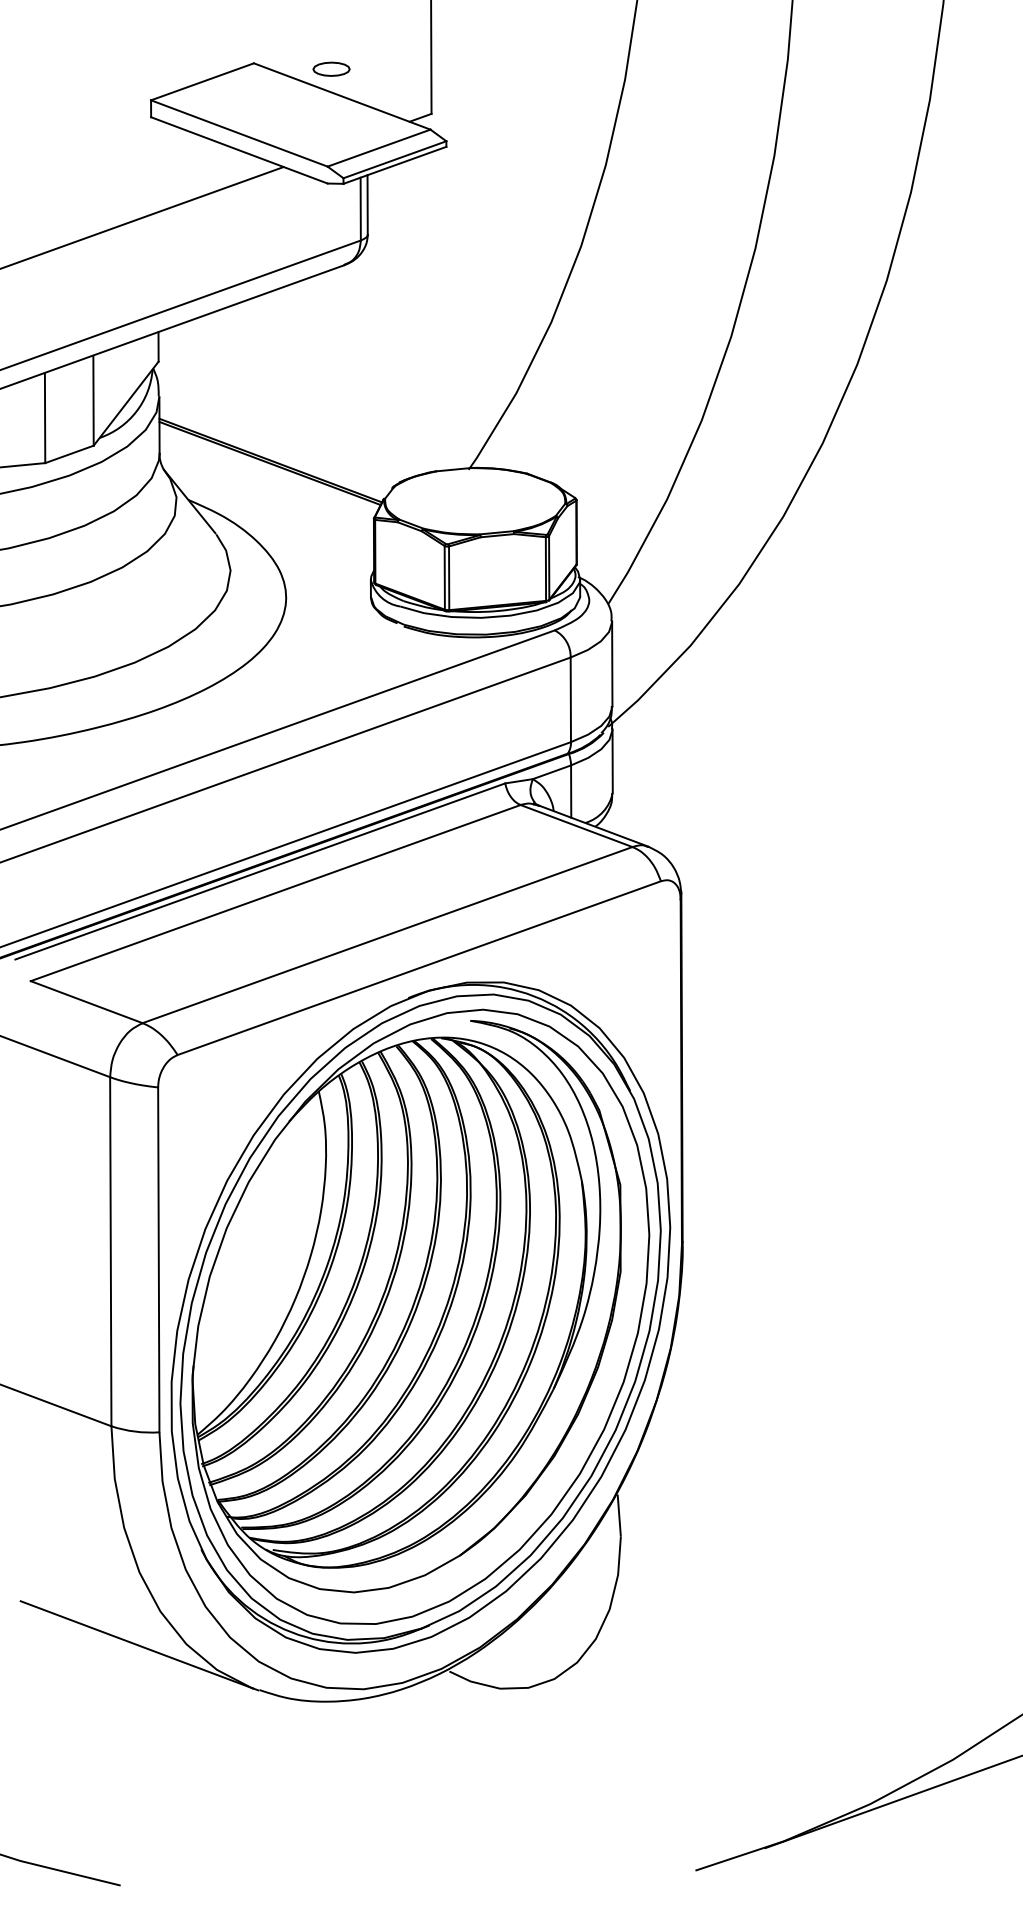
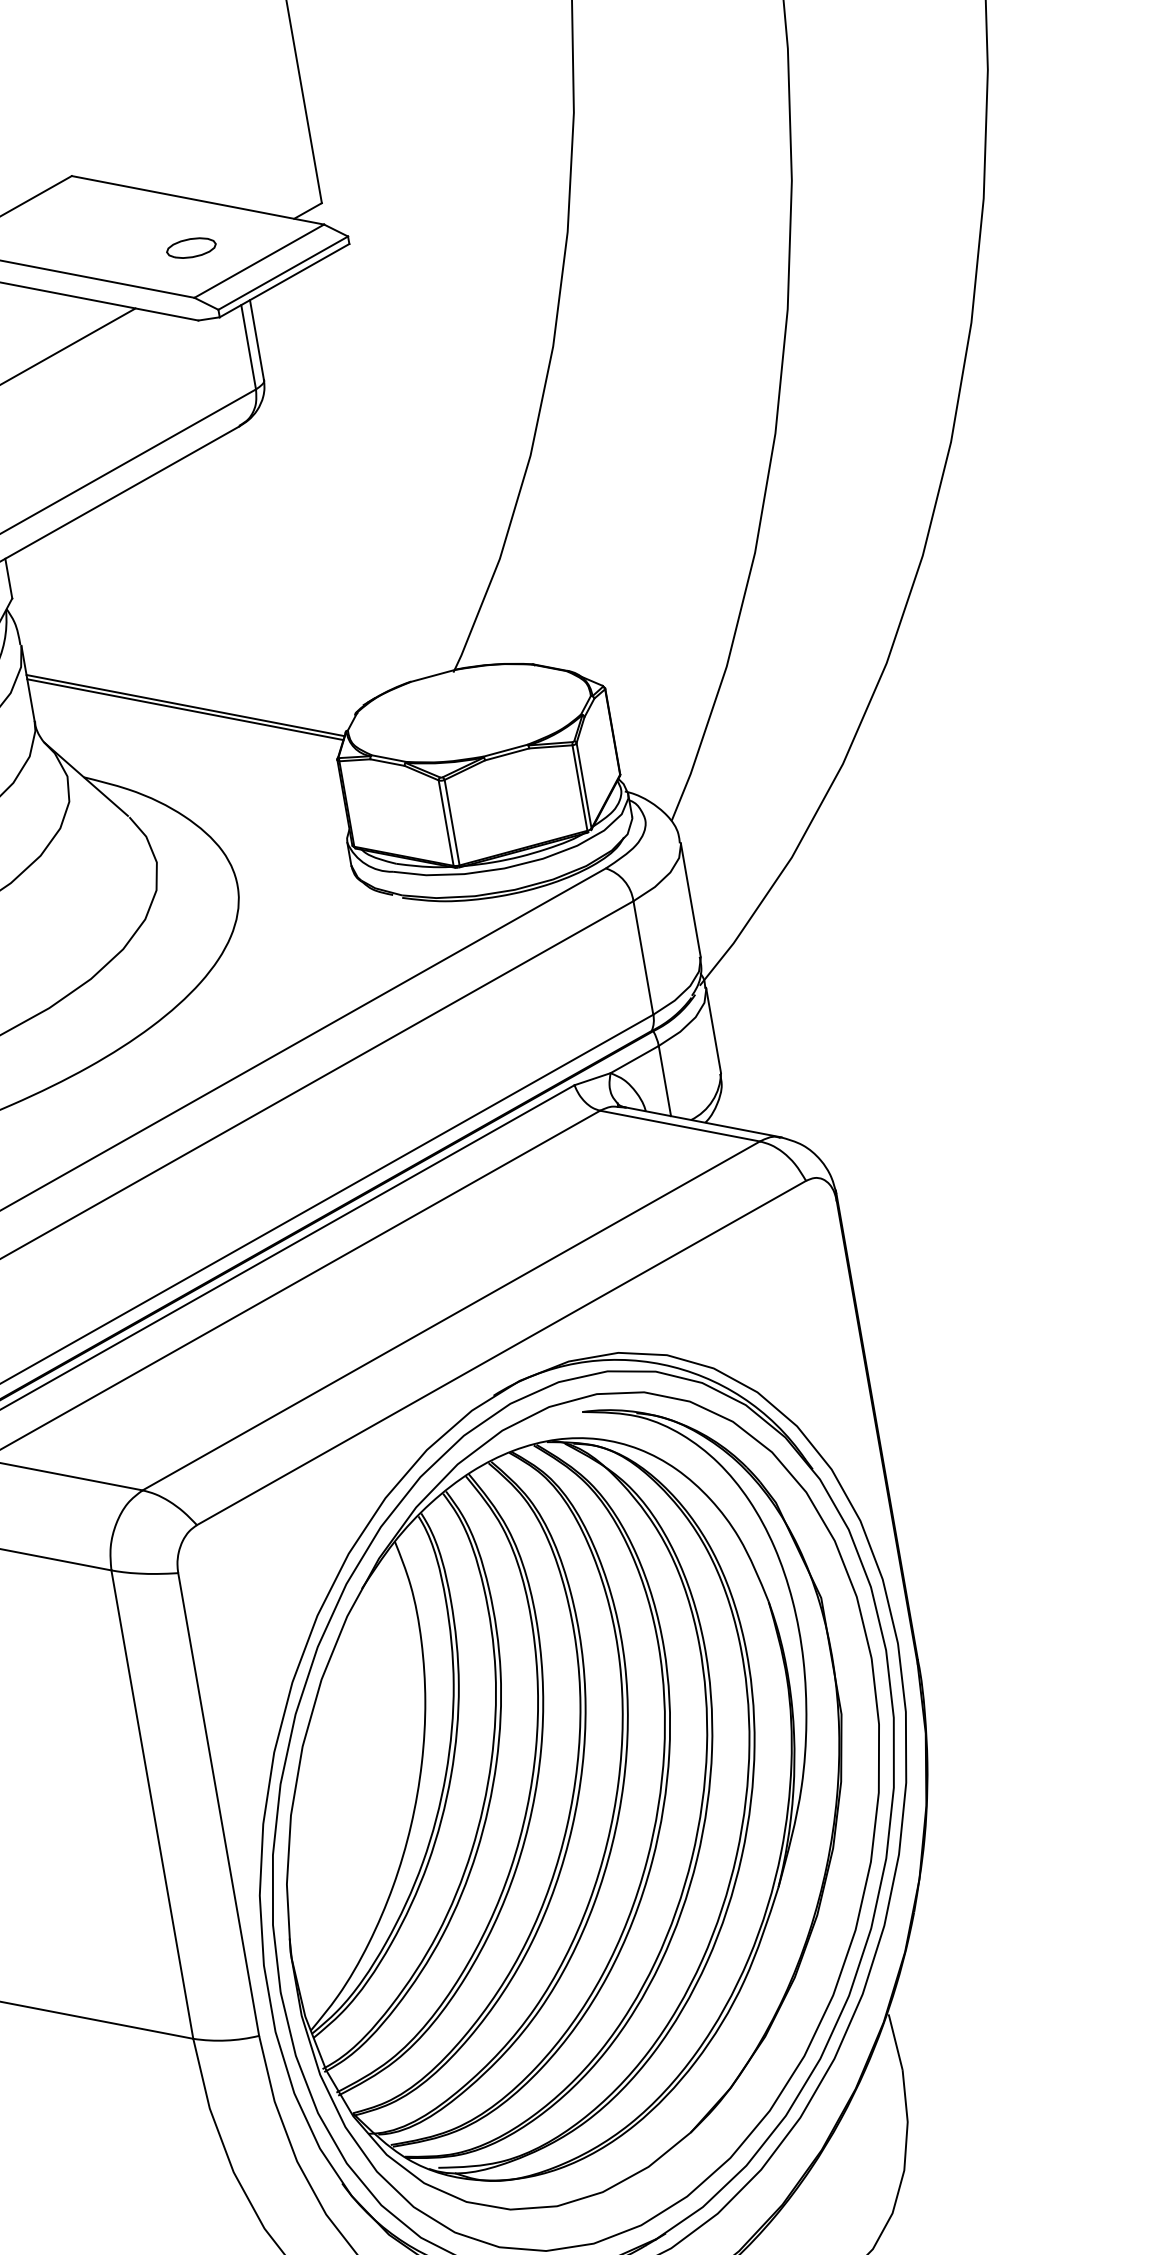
part: (331, 68) -> (191, 247), moved

